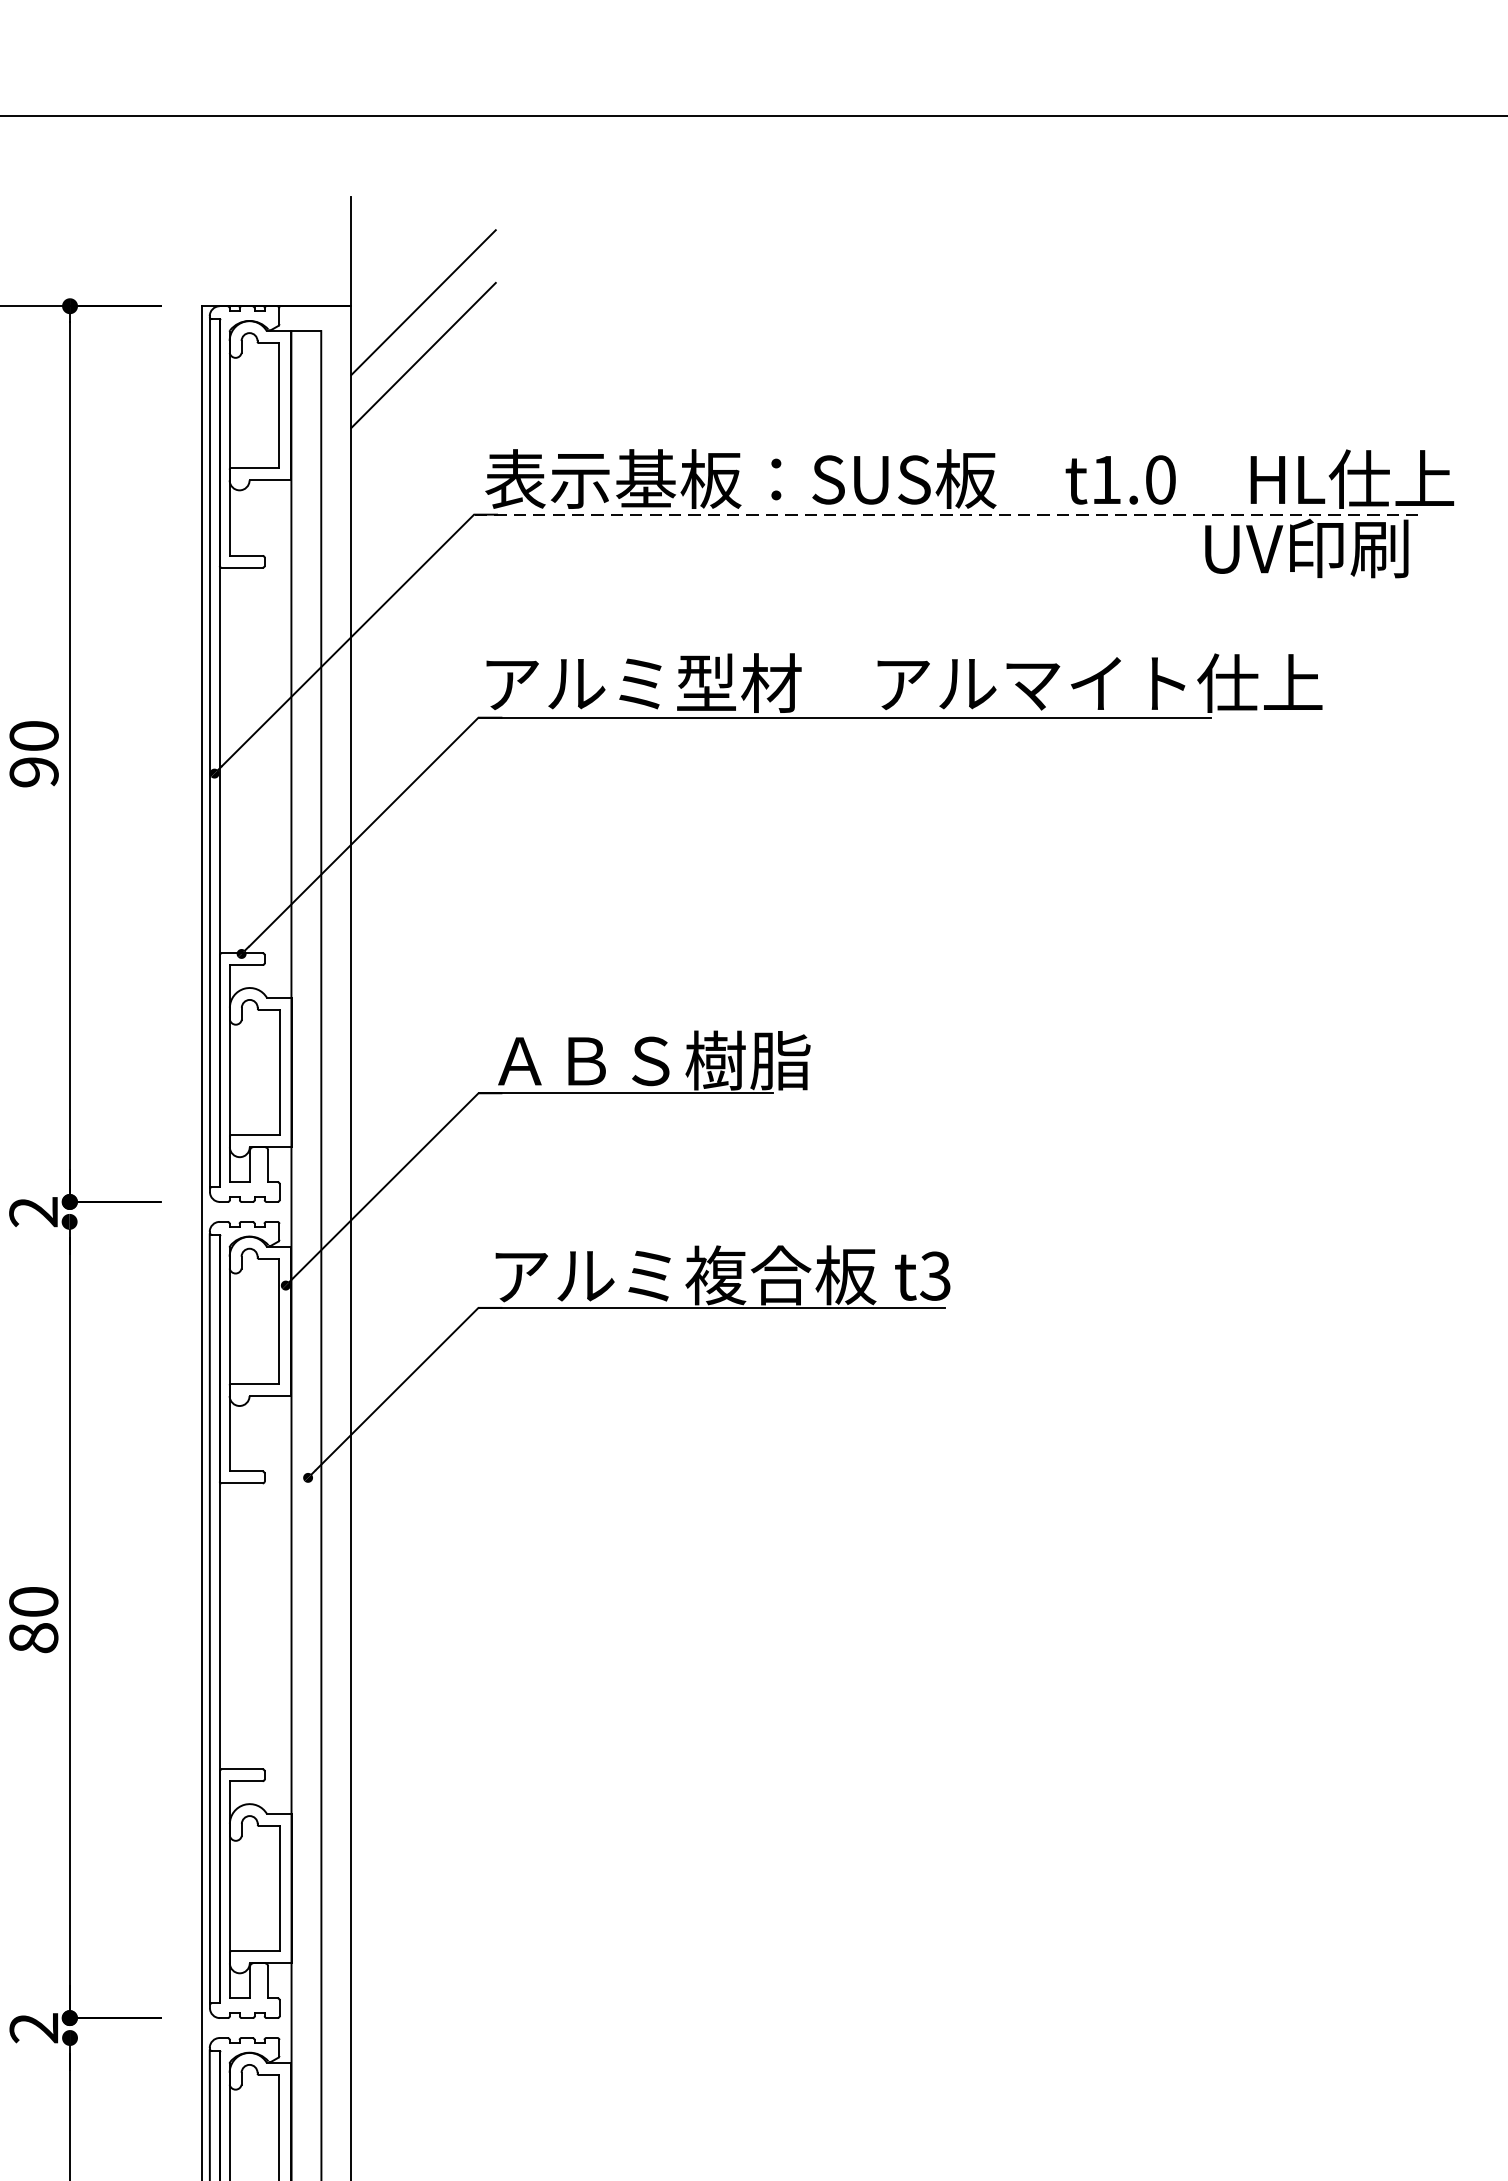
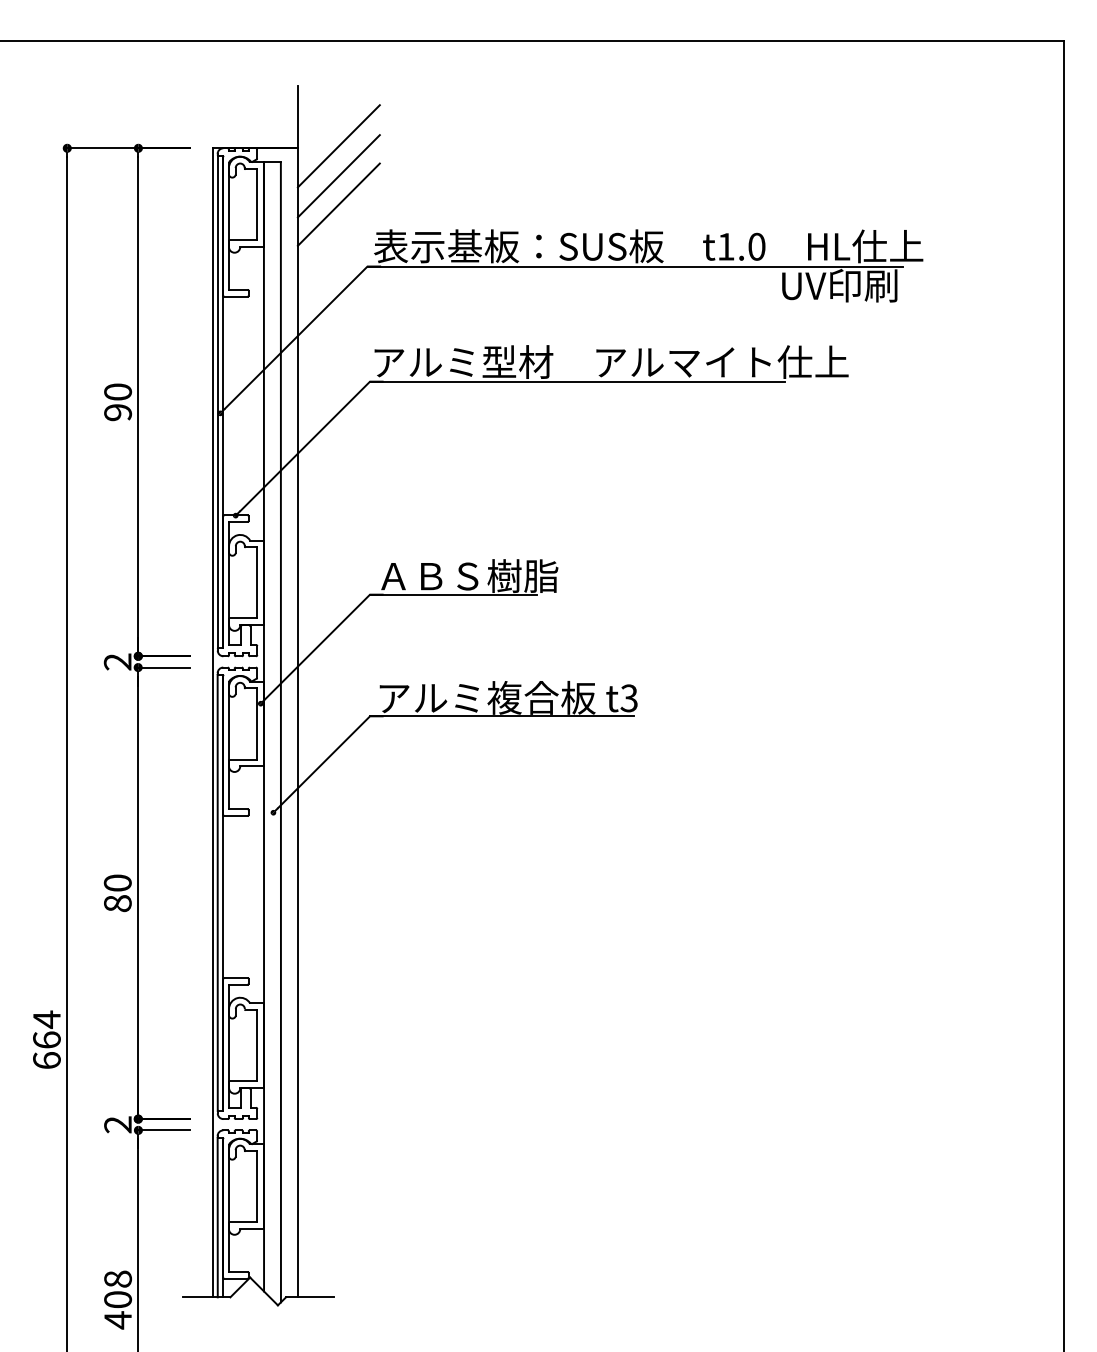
line: (422, 405) -> (338, 204), added
line: (946, 514) -> (635, 266), dashed -> solid
line: (116, 1221) -> (164, 667), added
line: (116, 2038) -> (164, 1130), added

